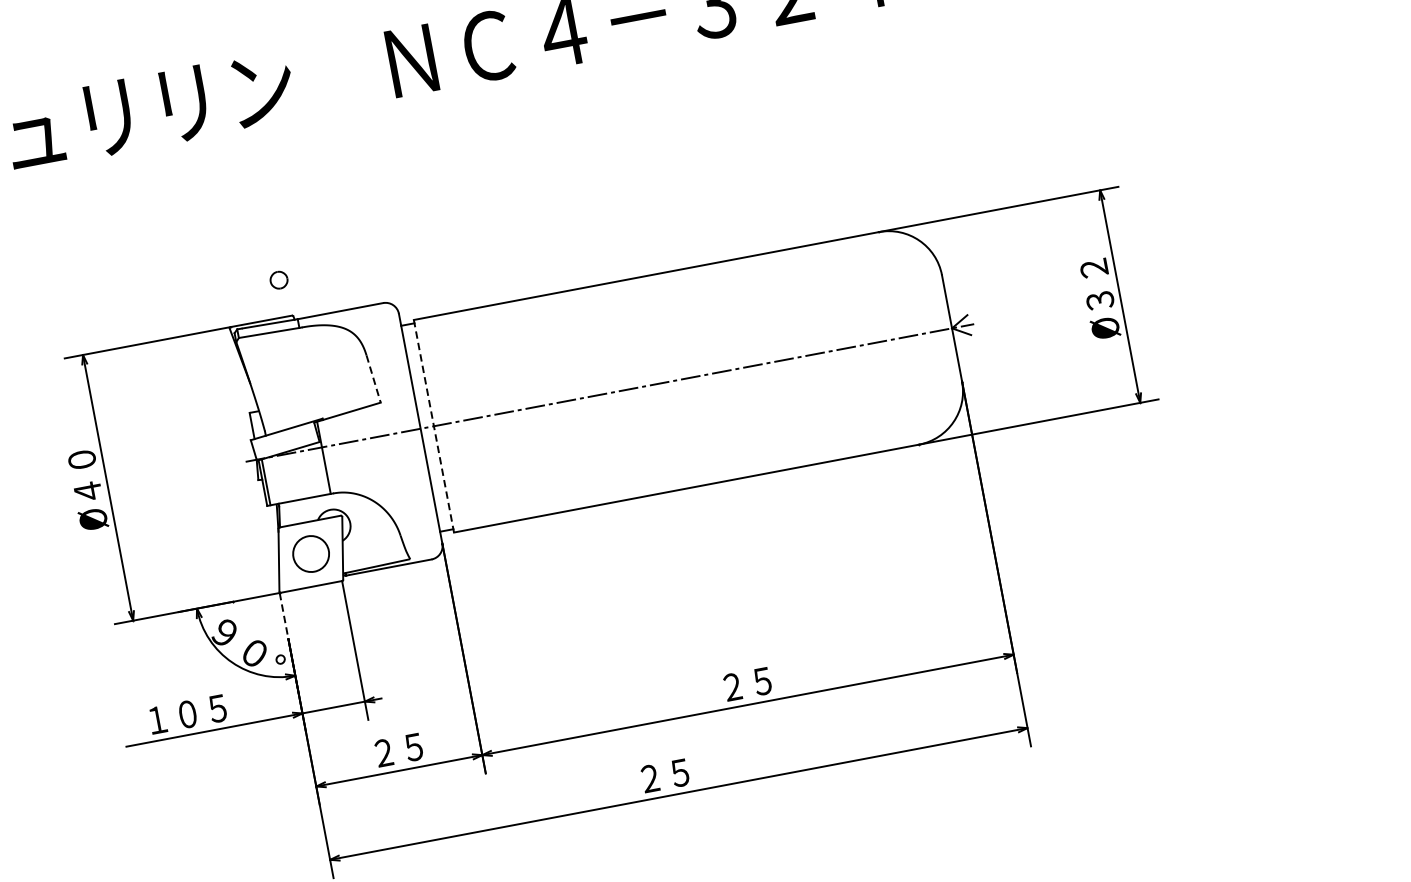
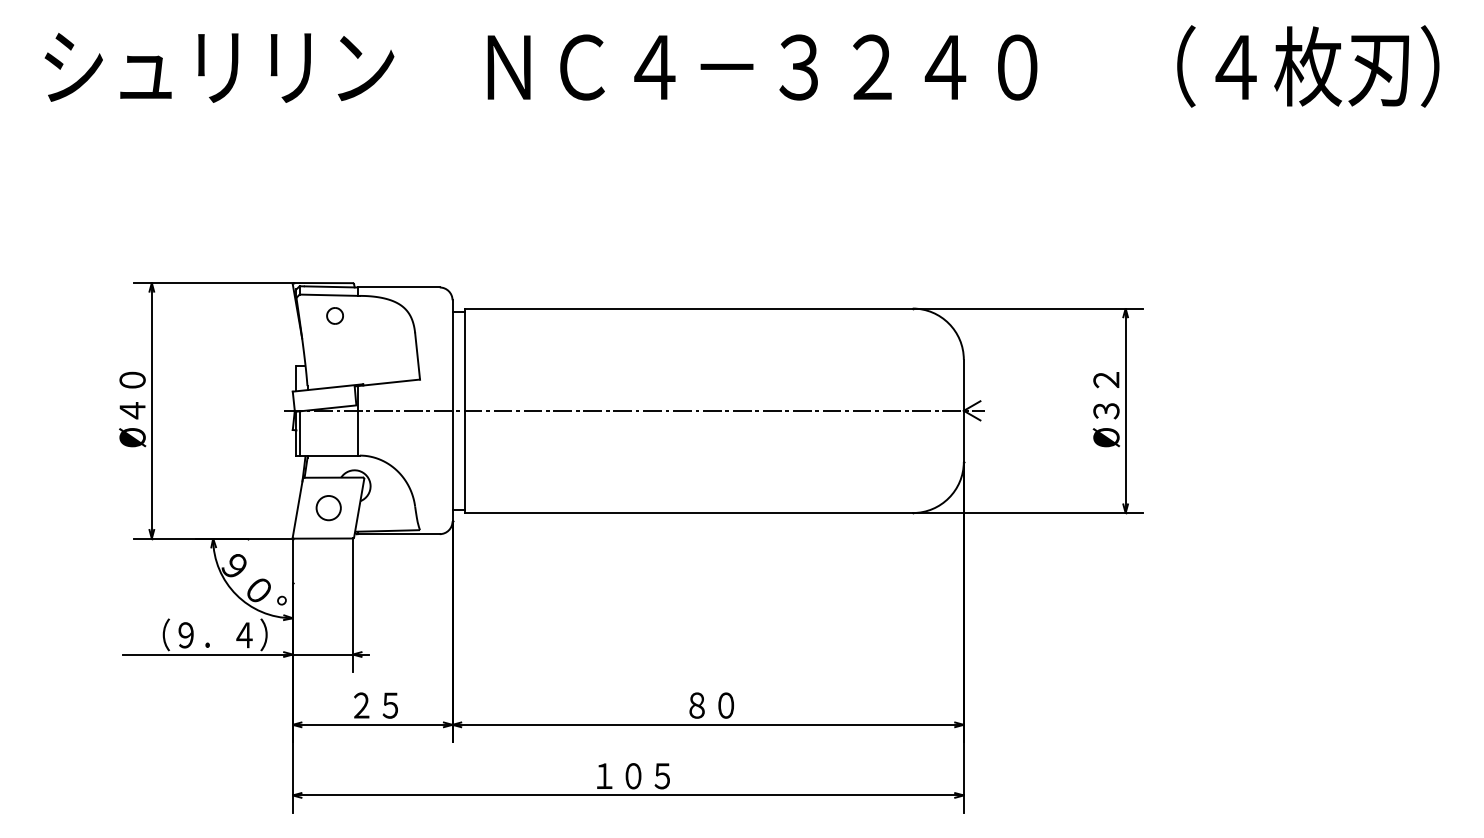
part: (278, 279) -> (334, 315), moved
line: (373, 379) -> (417, 356), dashed -> solid
line: (434, 426) -> (465, 411), dashed -> solid
circle: (310, 554) -> (328, 508), size x0.71
line: (283, 616) -> (292, 561), dashed -> solid
text: (747, 684) -> (711, 705), ２５ -> ８０
text: (210, 709) -> (208, 634), １０５ -> （９．４）
text: (679, 773) -> (632, 776), ２５ -> １０５

